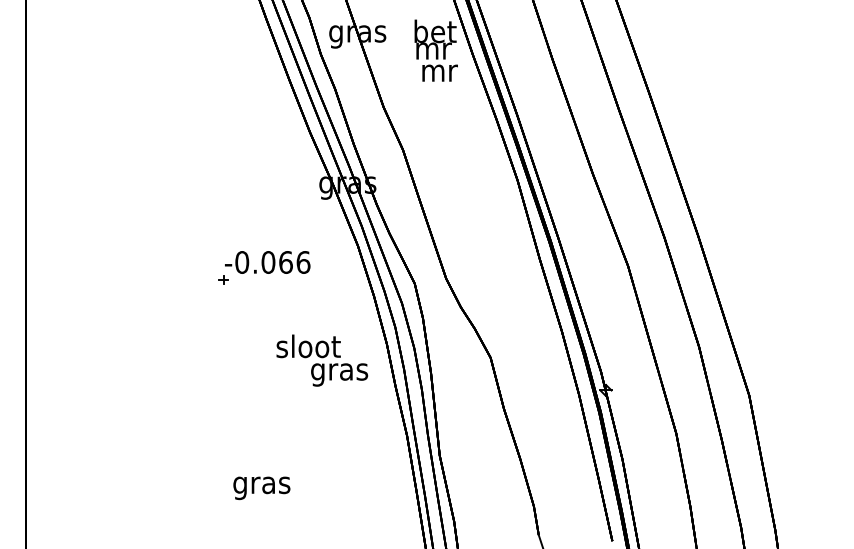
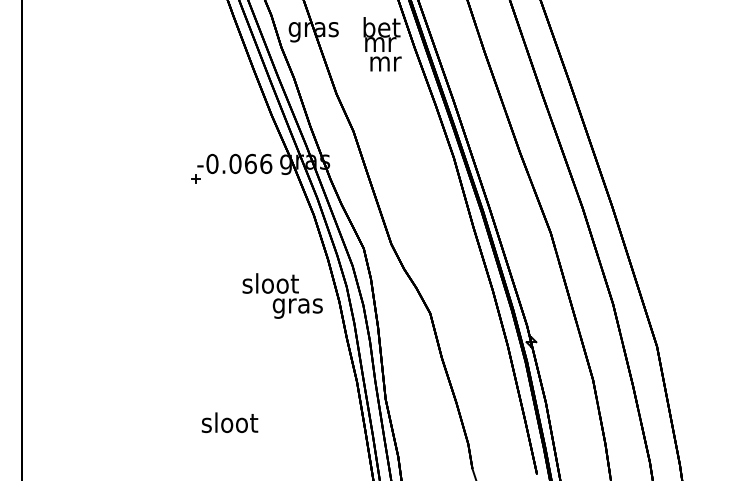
part: (263, 267) -> (231, 168), moved
text: (322, 360) -> (282, 295), moved
text: (261, 485) -> (229, 425), gras -> sloot

